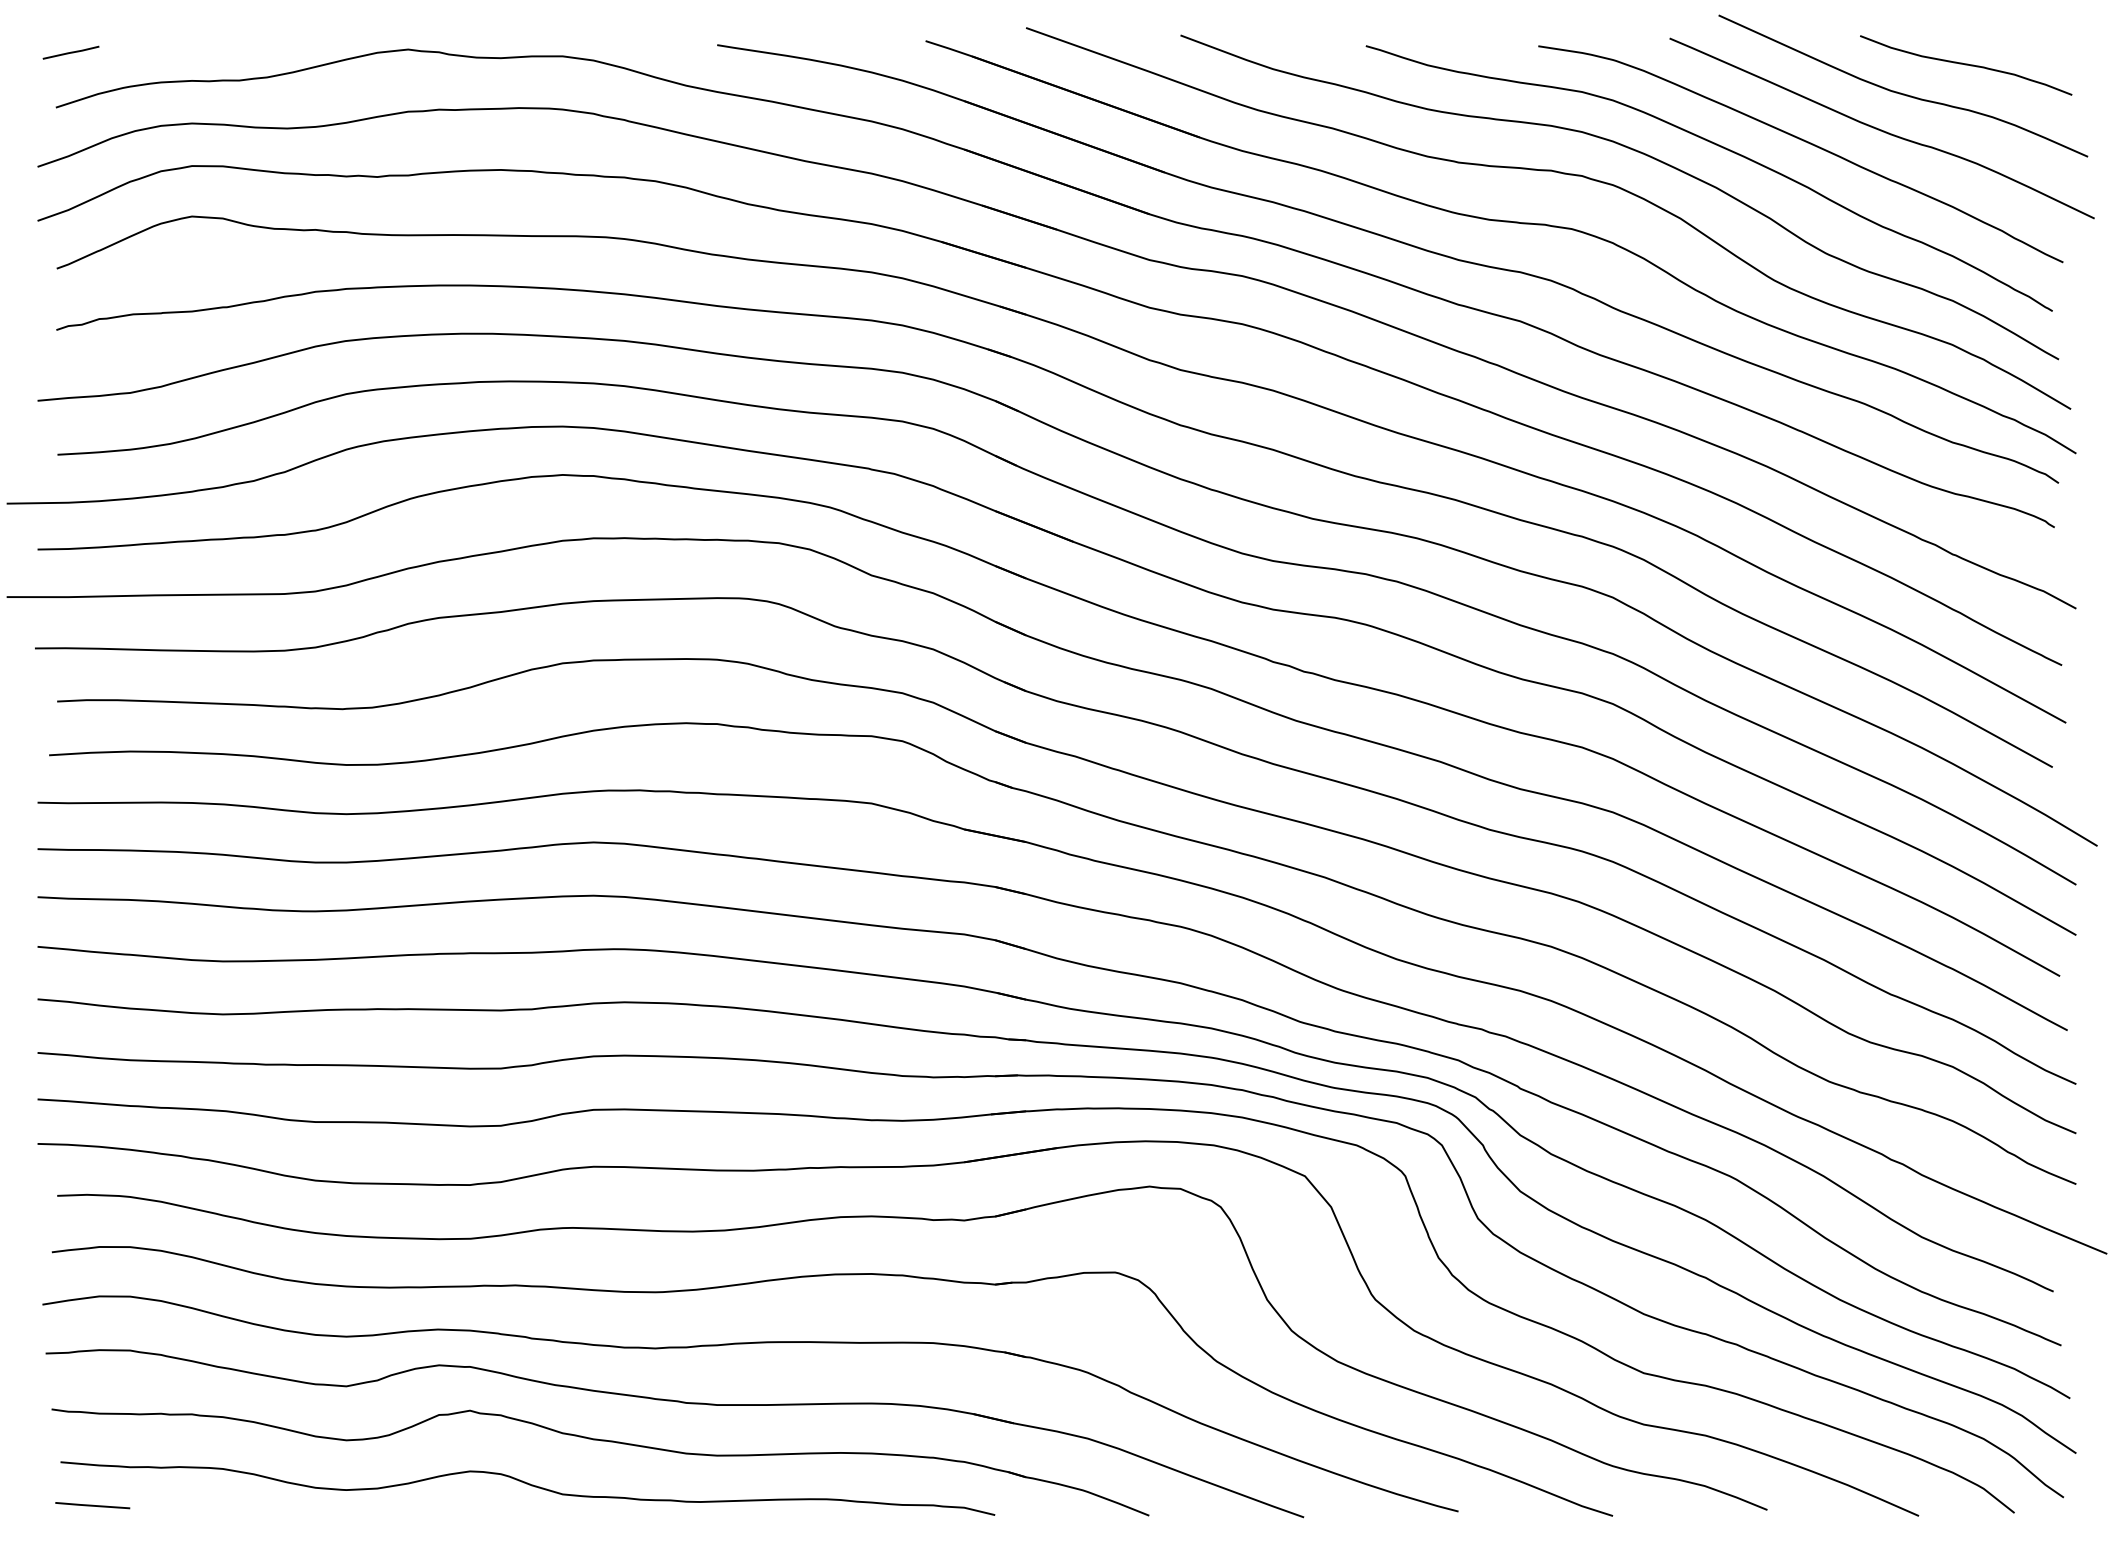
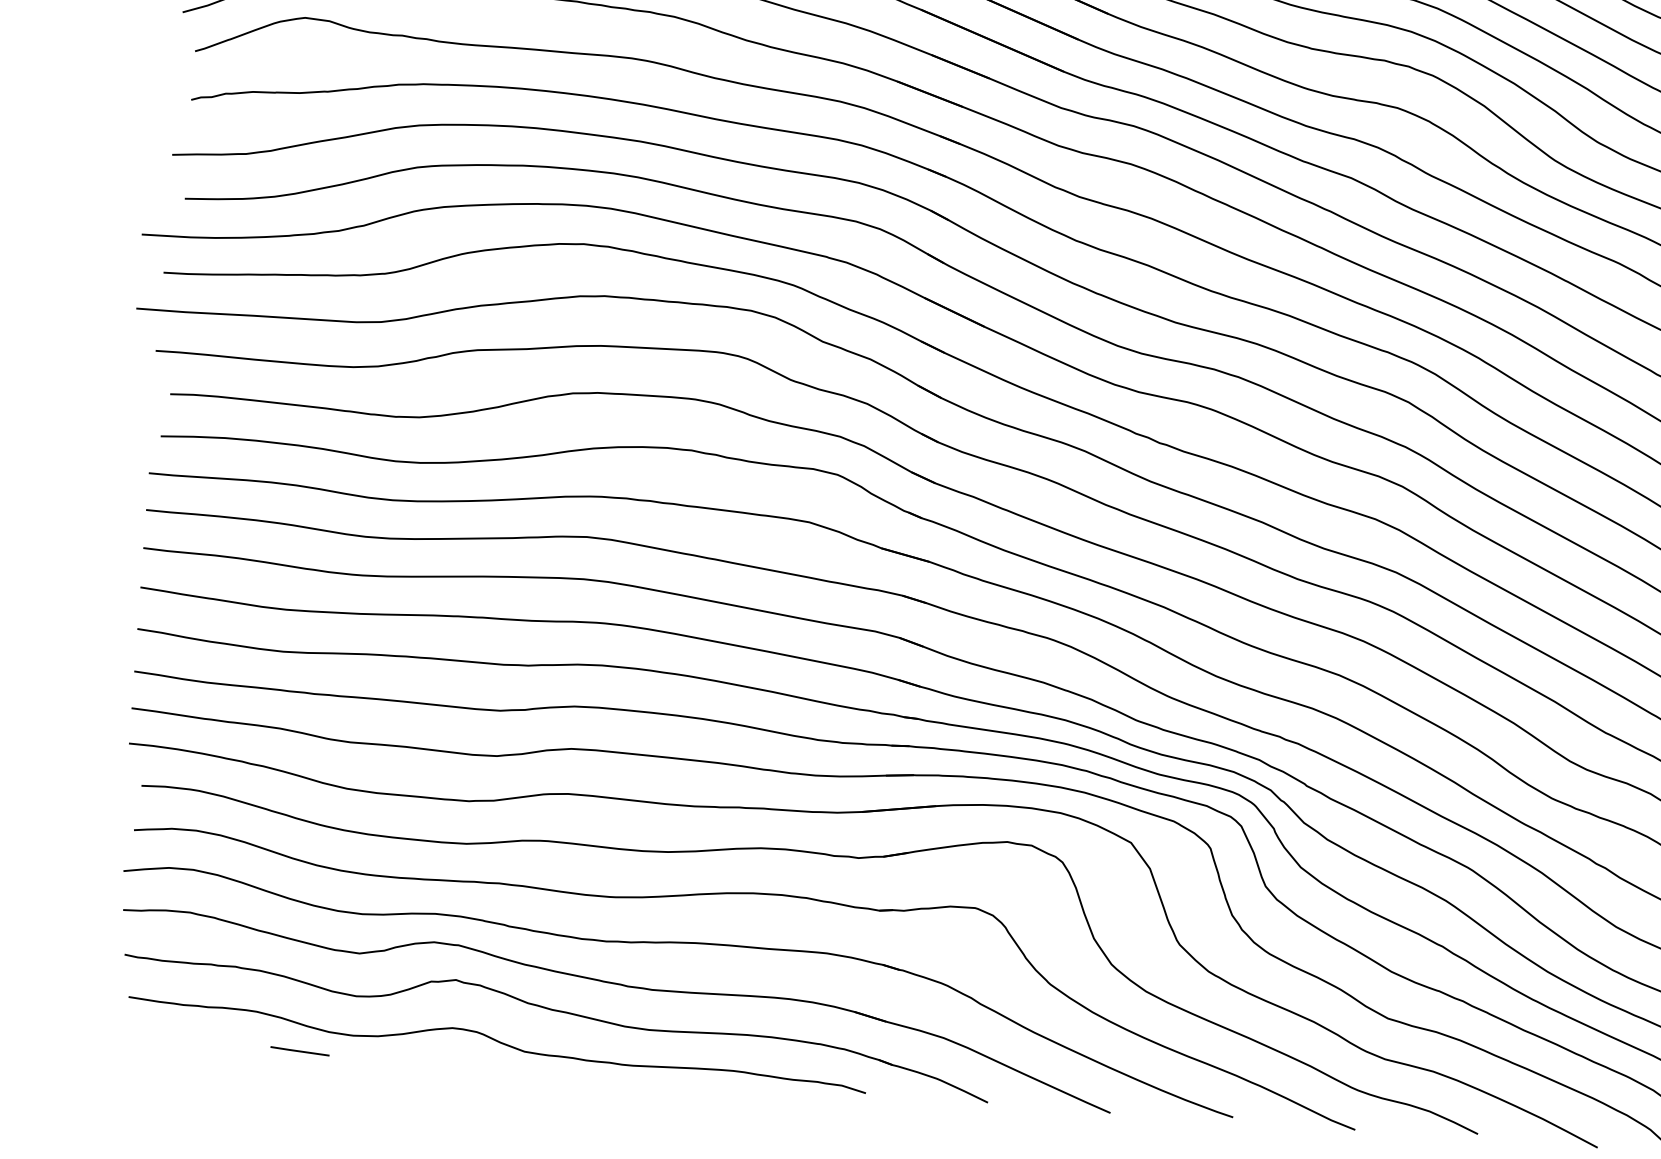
line: (92, 1505) -> (299, 1051), moved

